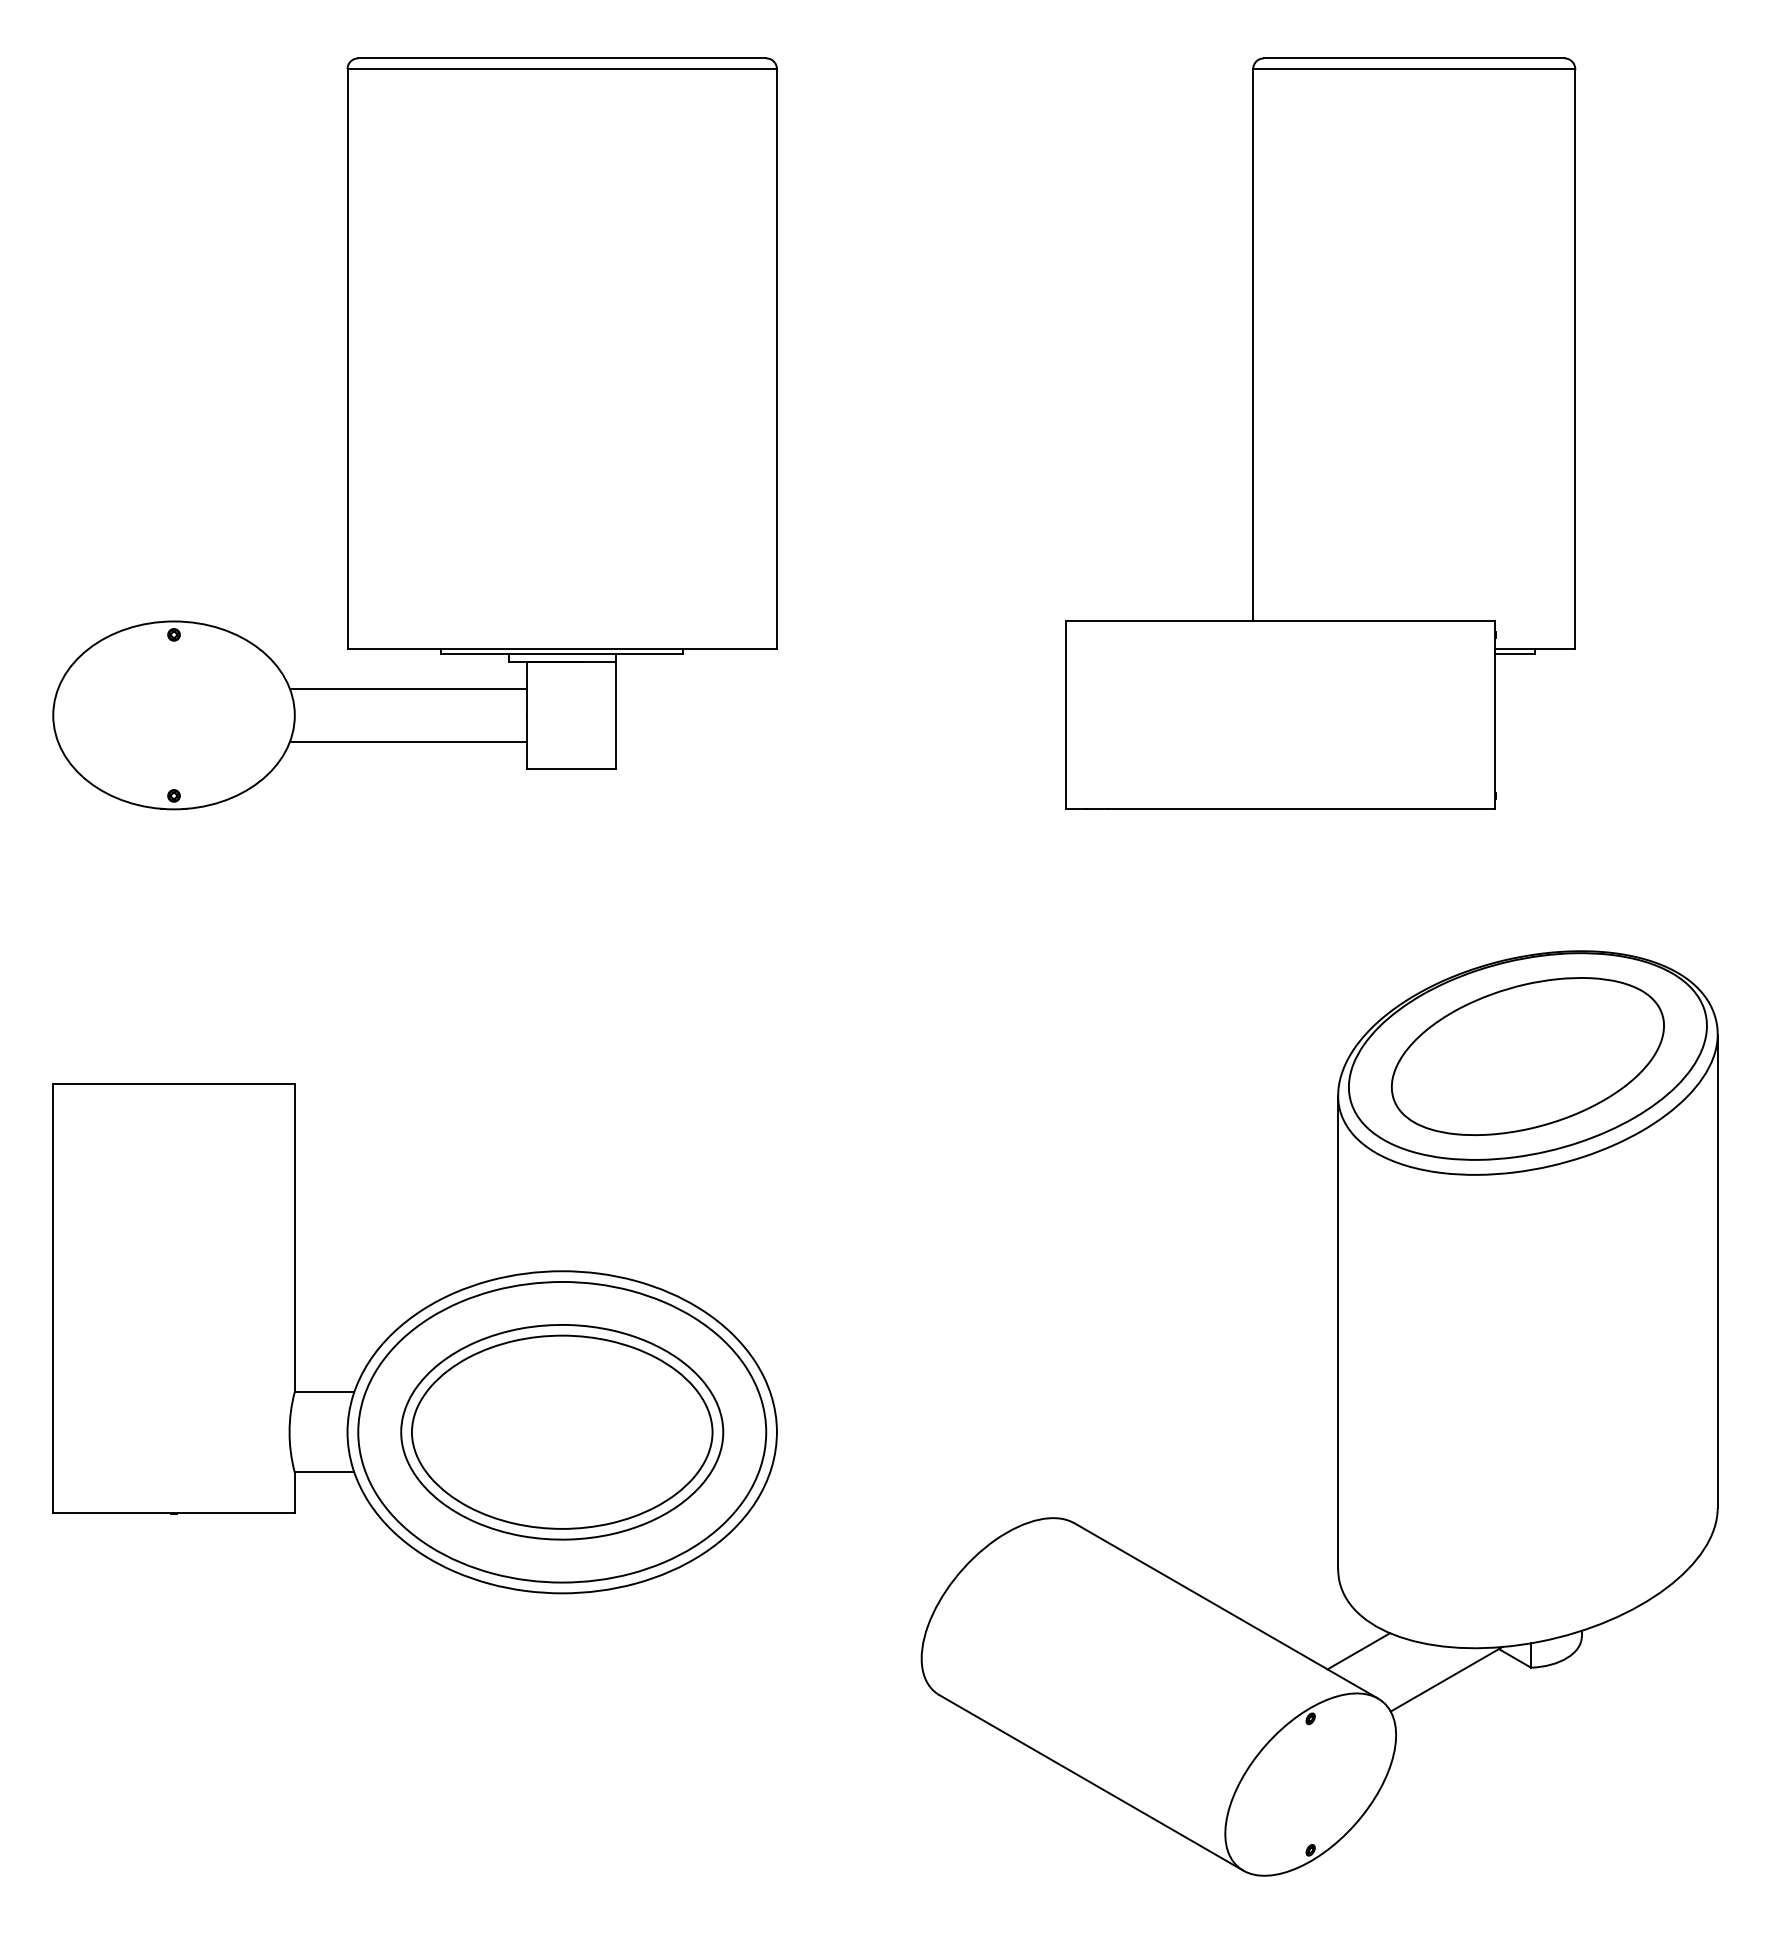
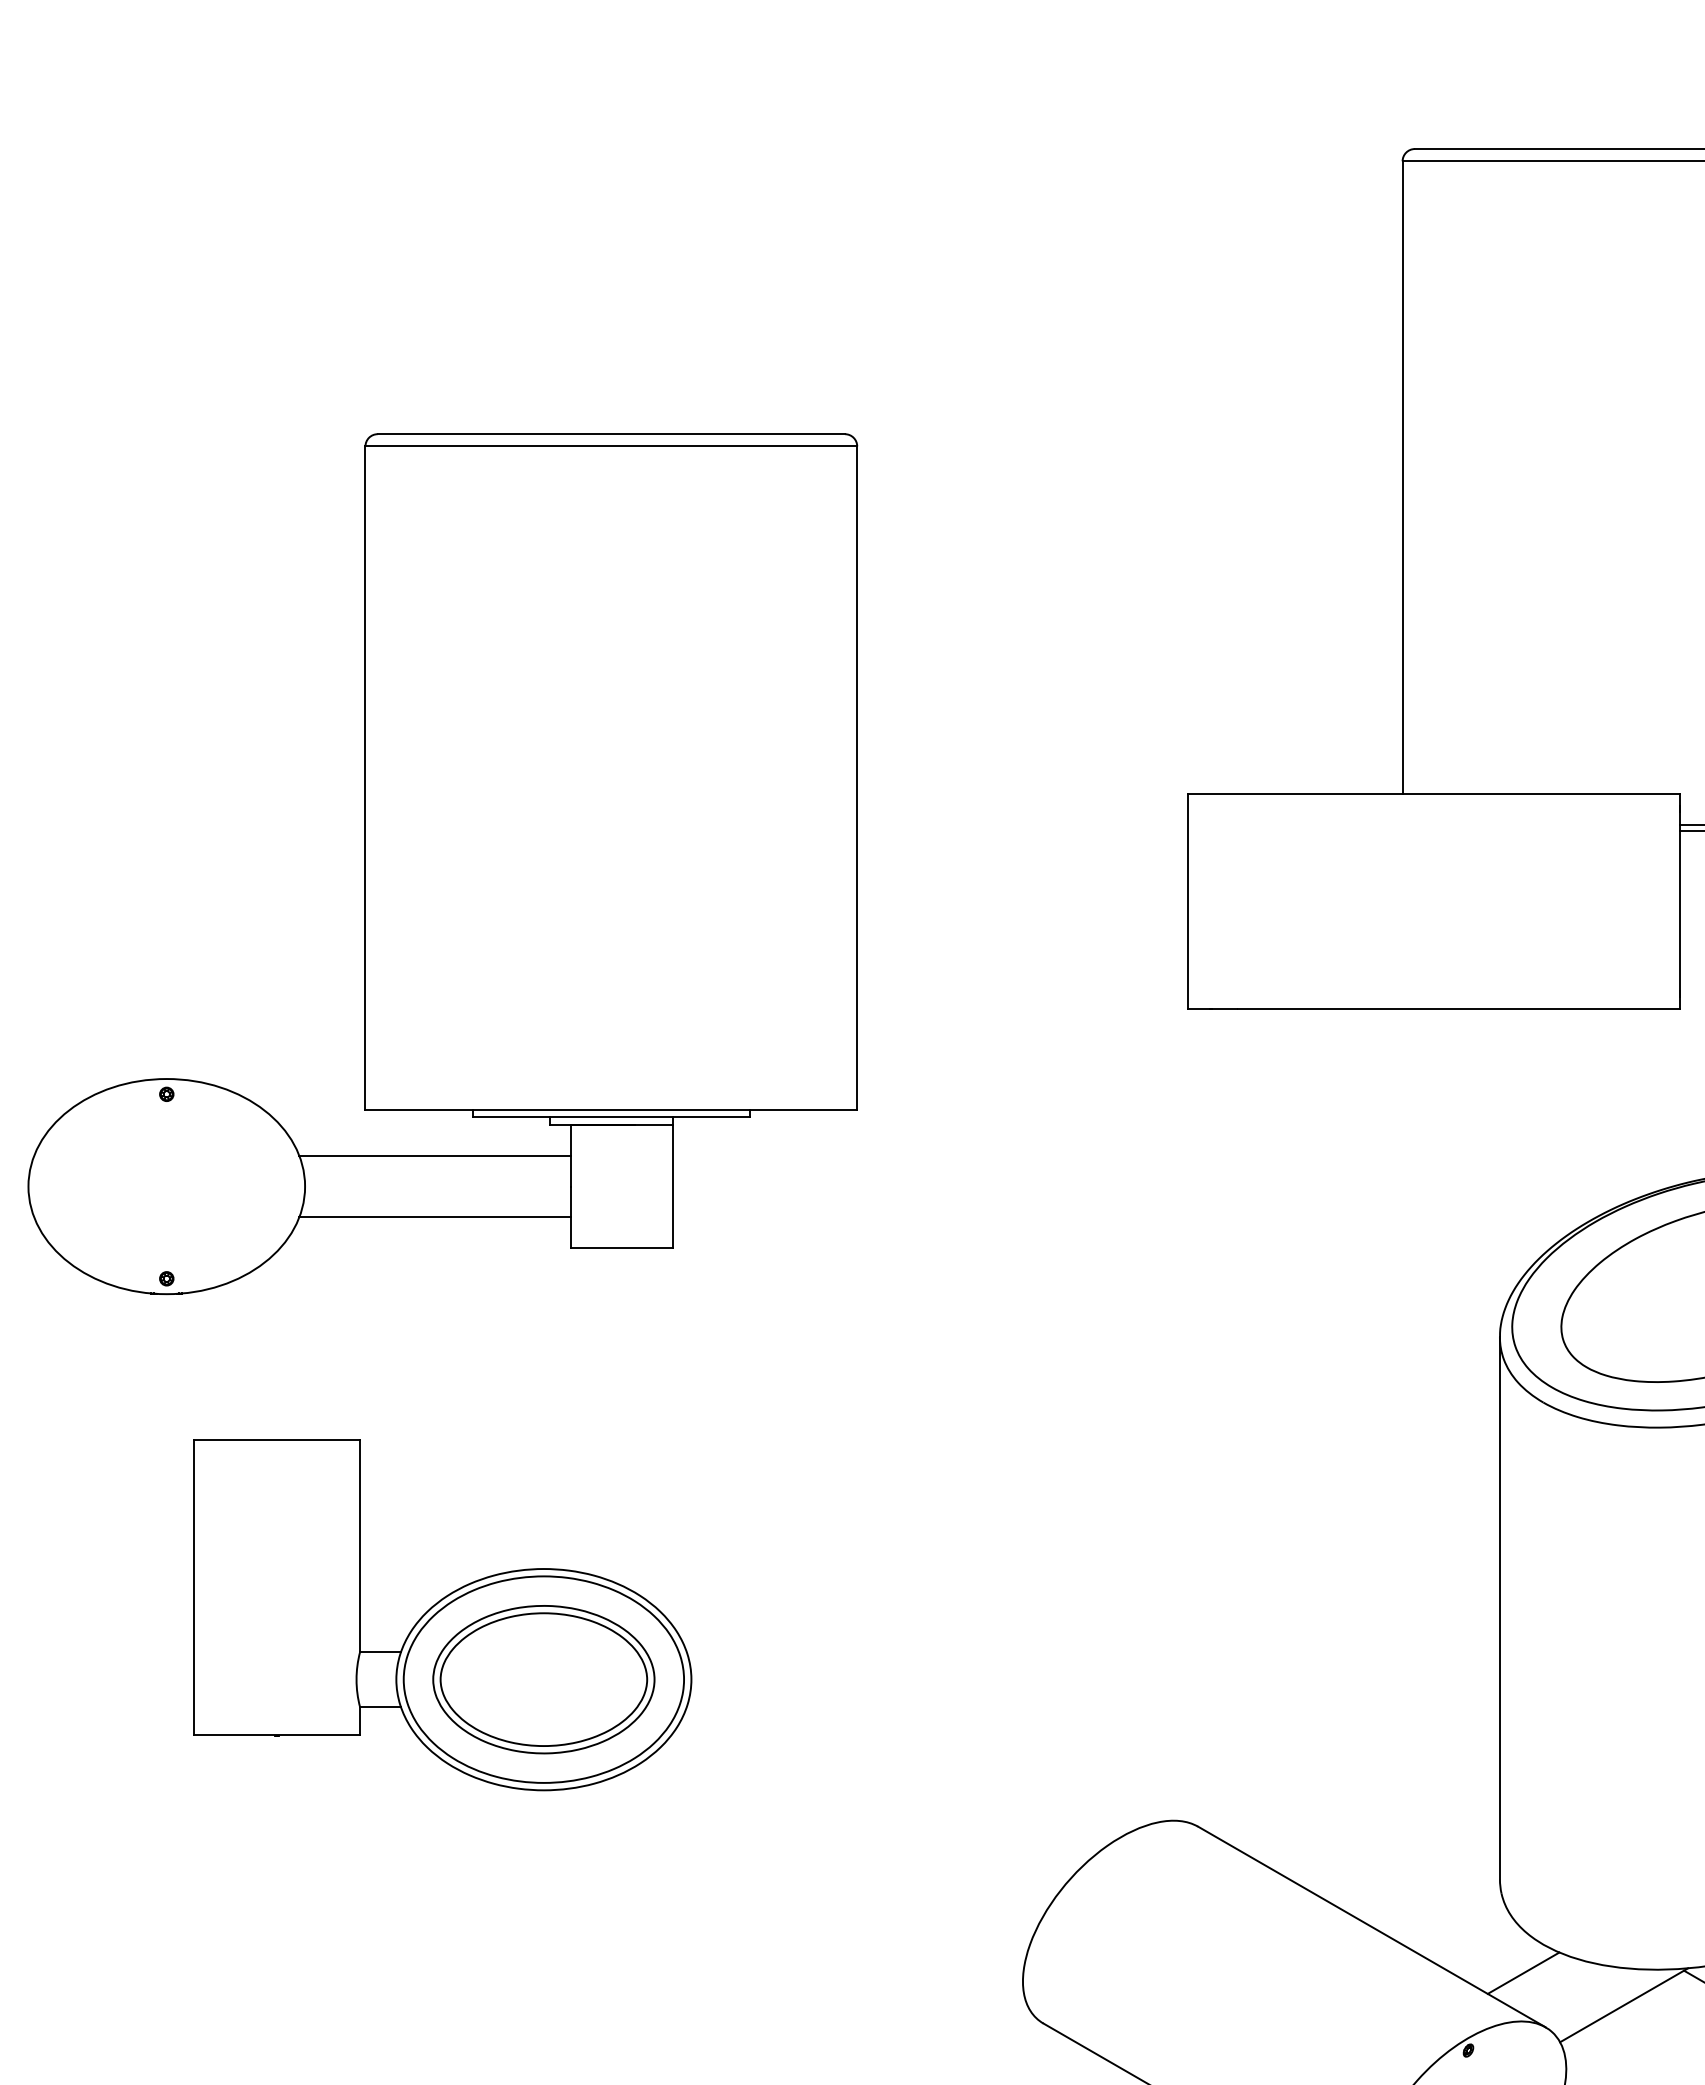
part: (414, 433) -> (442, 863), moved
part: (414, 1338) -> (442, 1614), size x0.6

